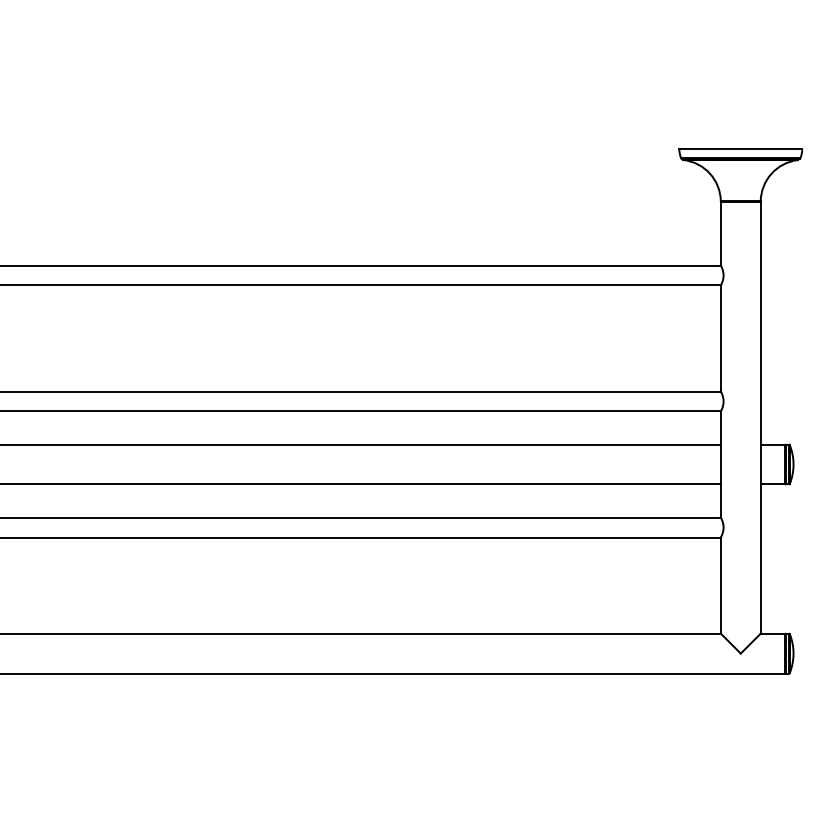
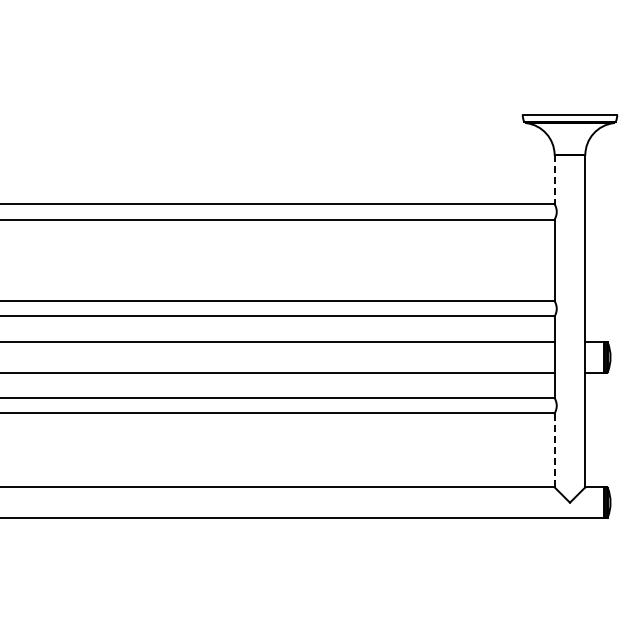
line: (720, 234) -> (554, 180), solid -> dashed
line: (720, 585) -> (554, 450), solid -> dashed

